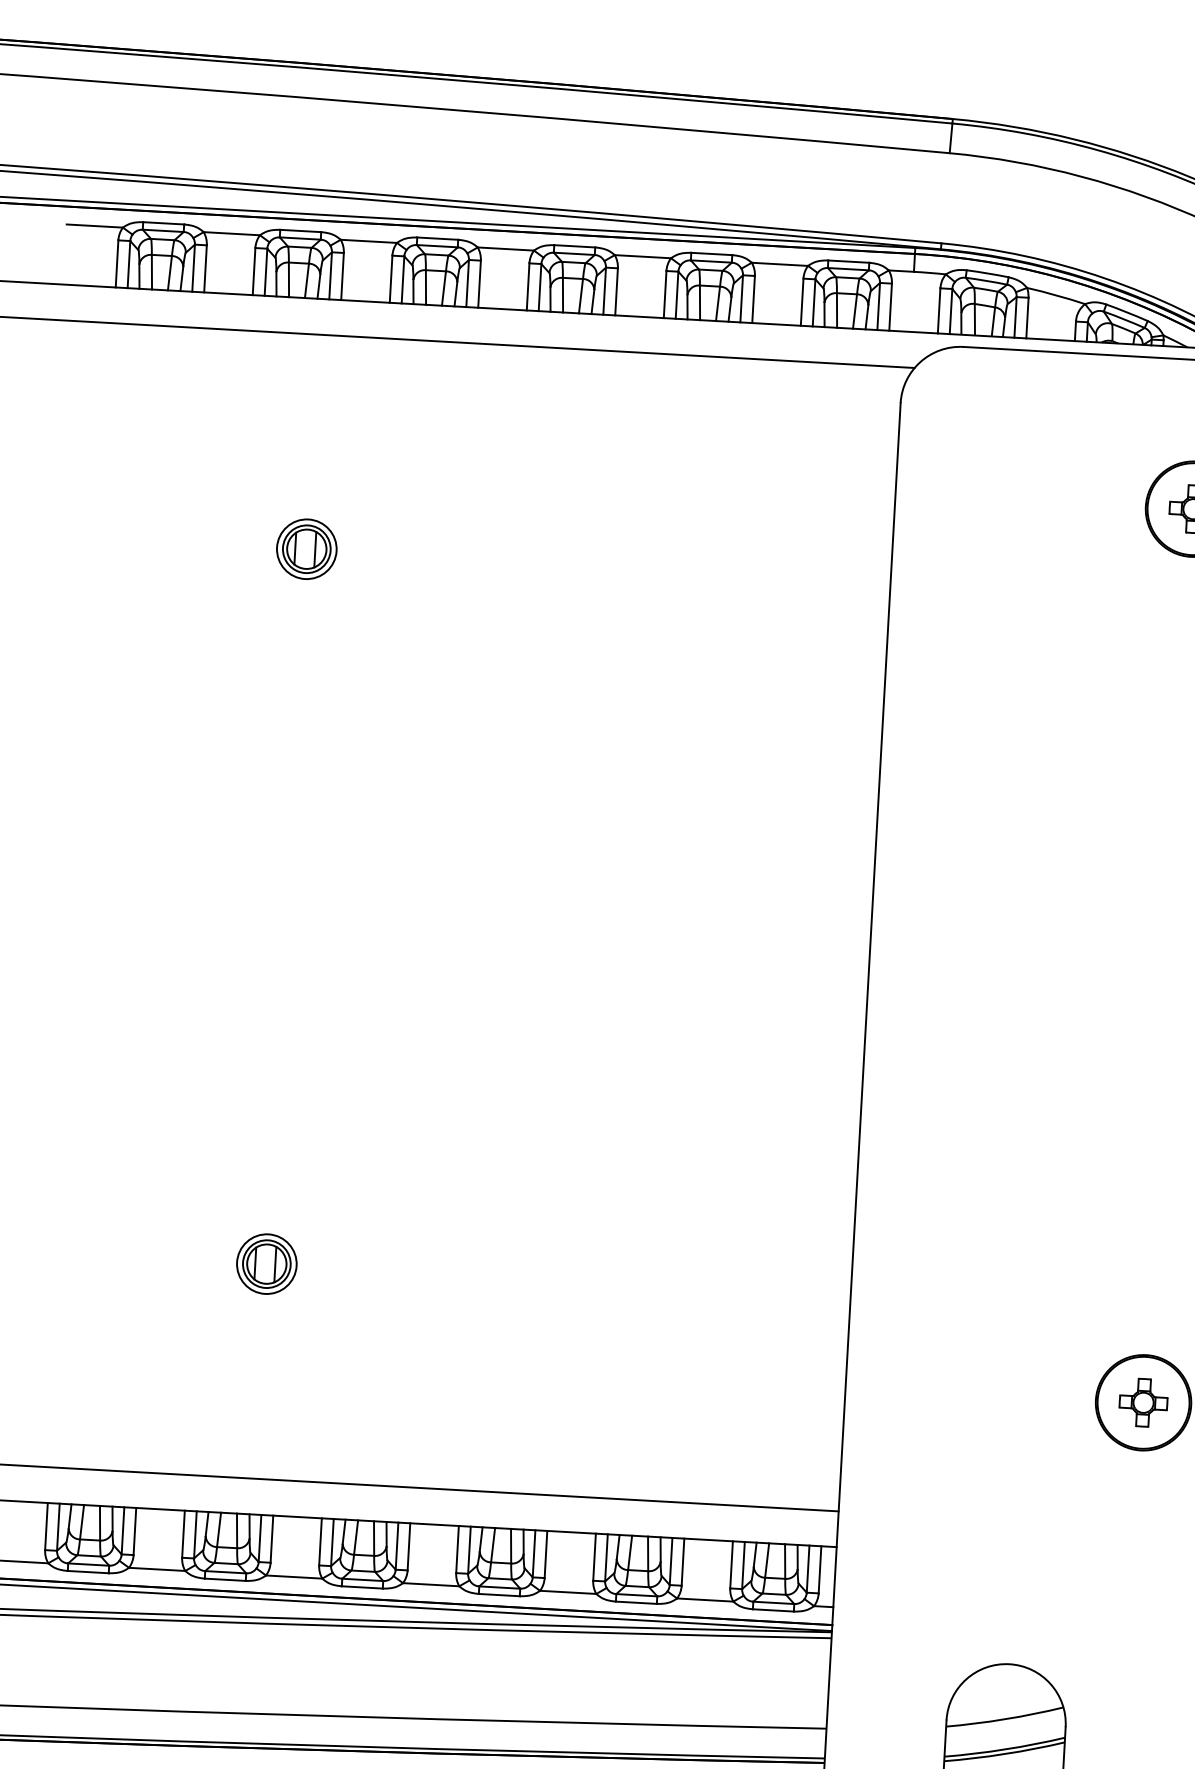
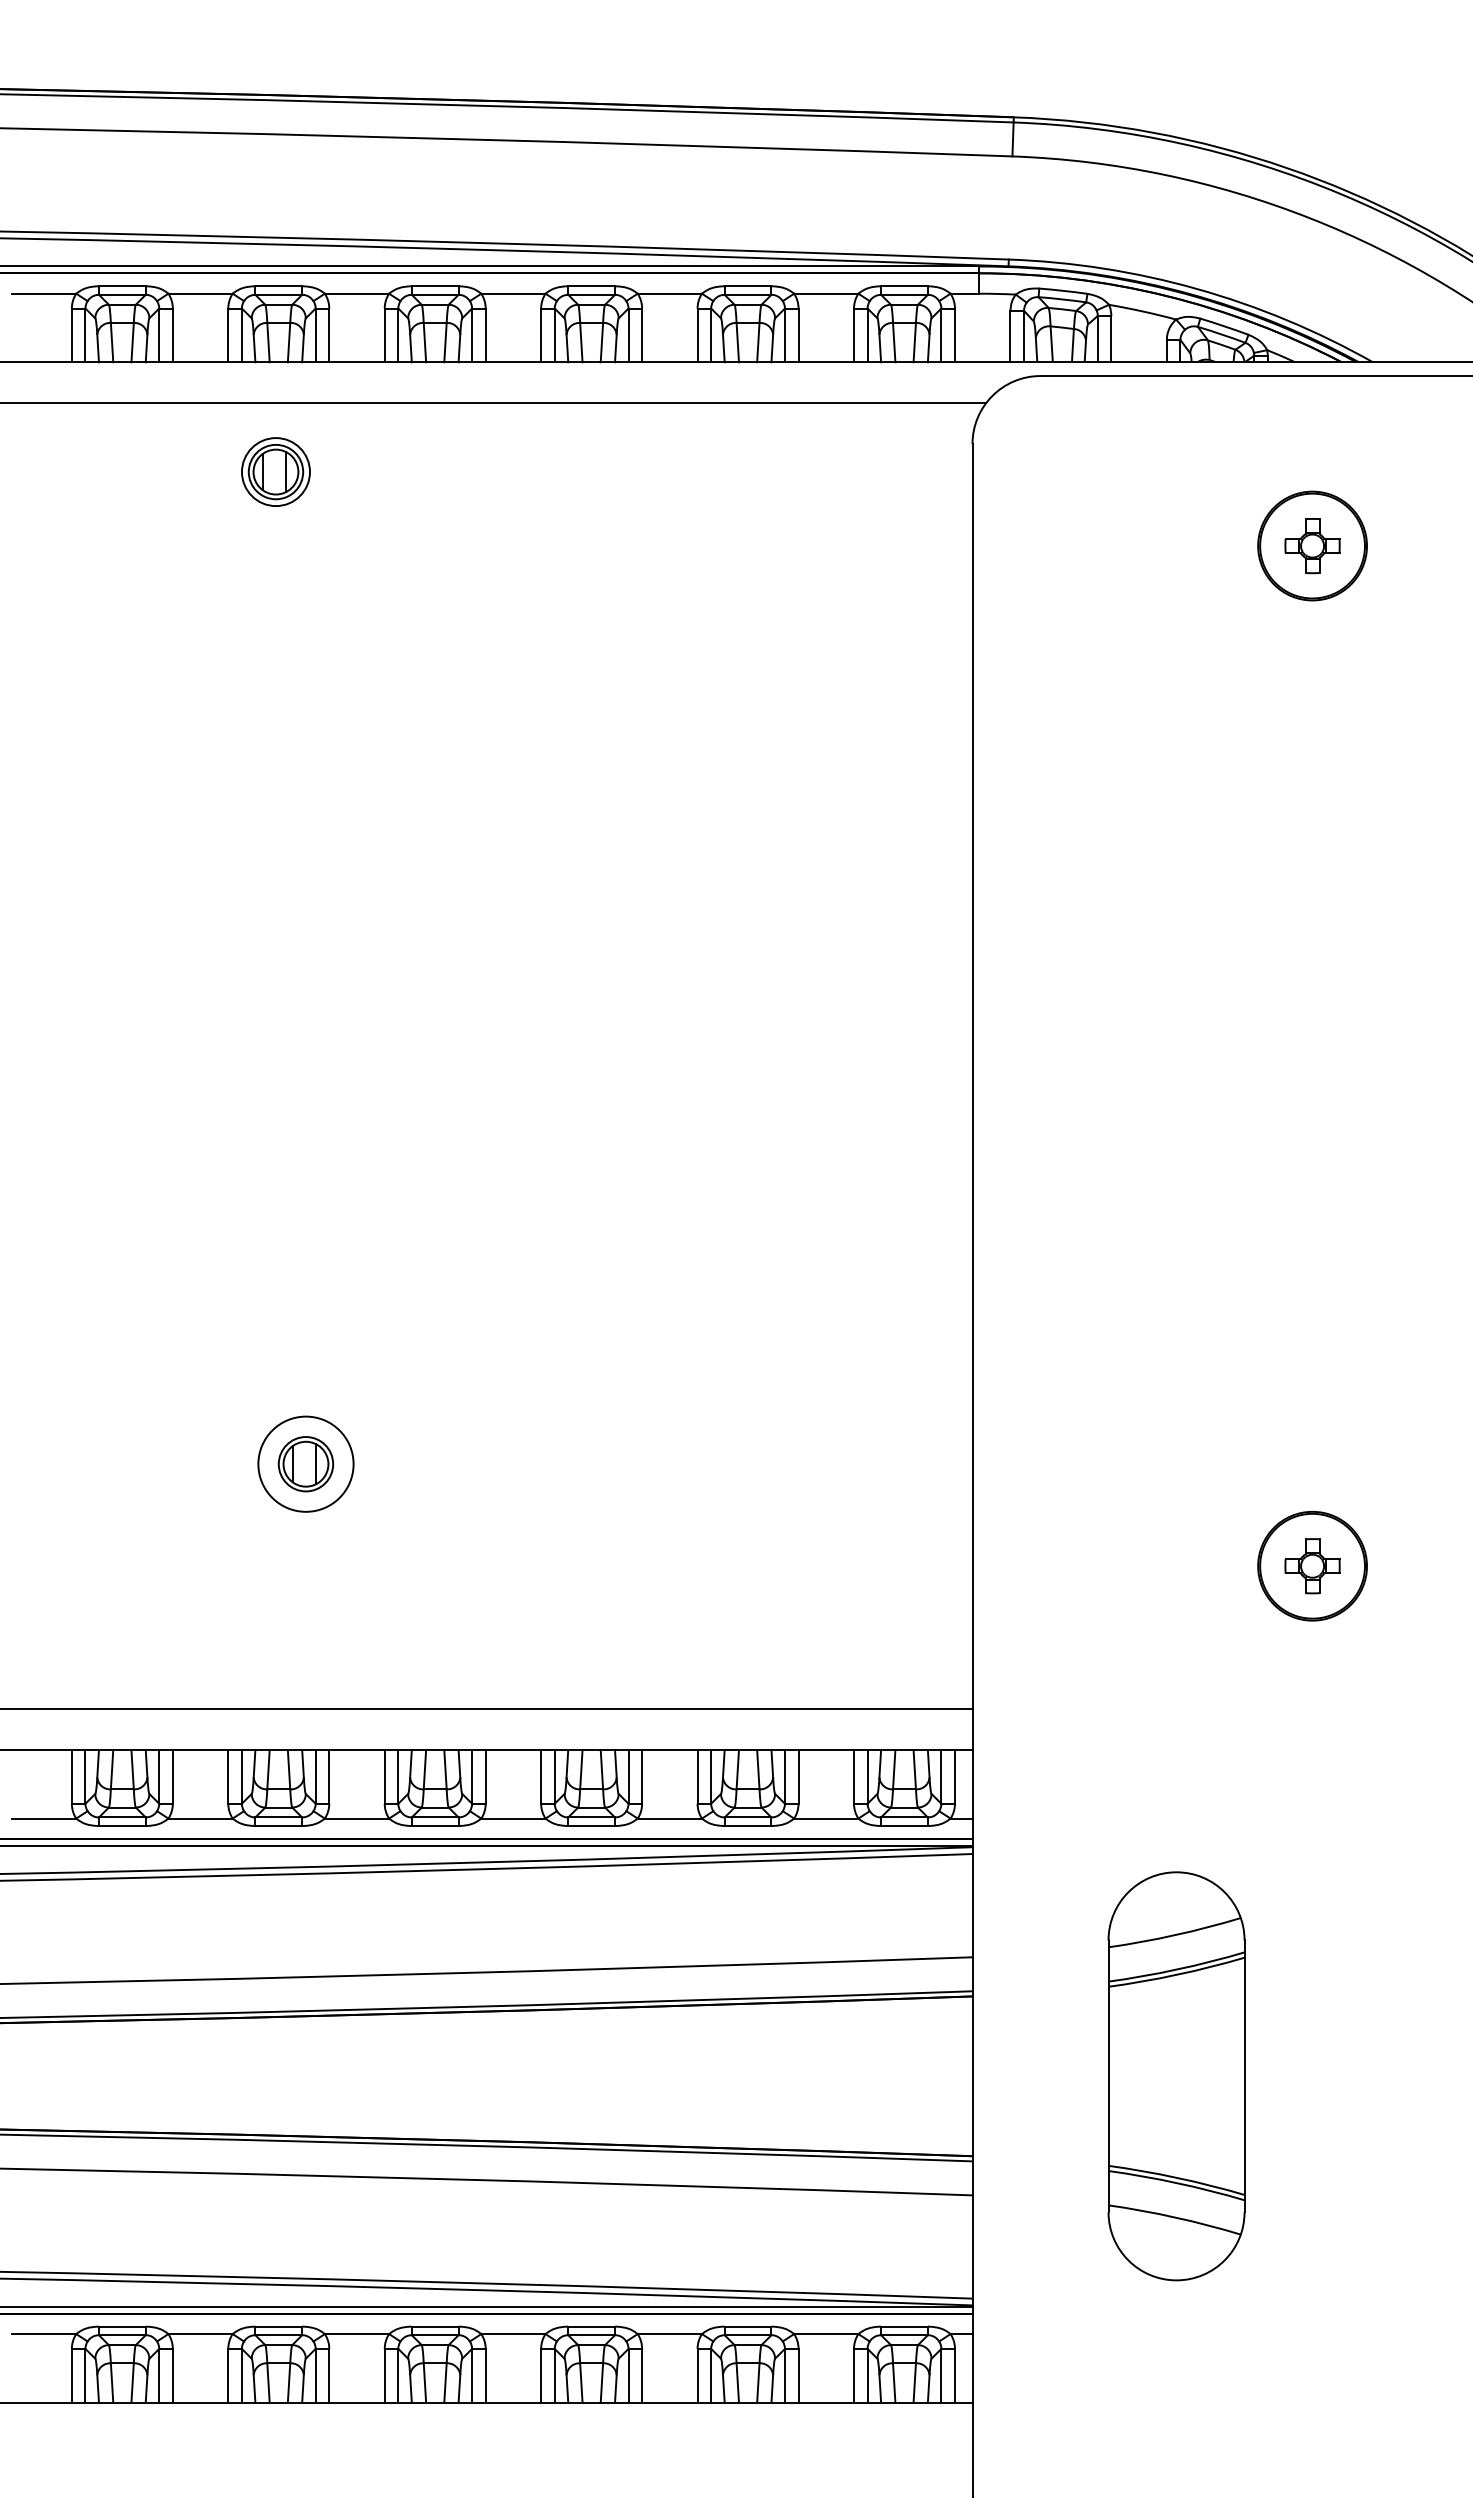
part: (306, 548) -> (275, 471), moved
circle: (266, 1264) -> (305, 1464), size x1.4

